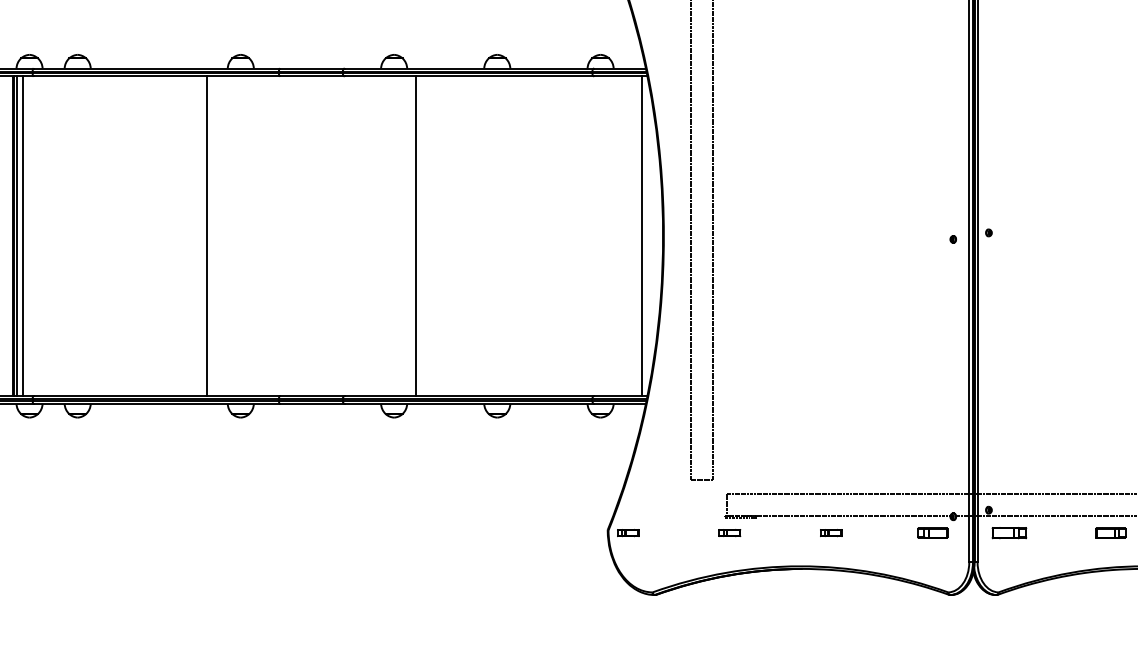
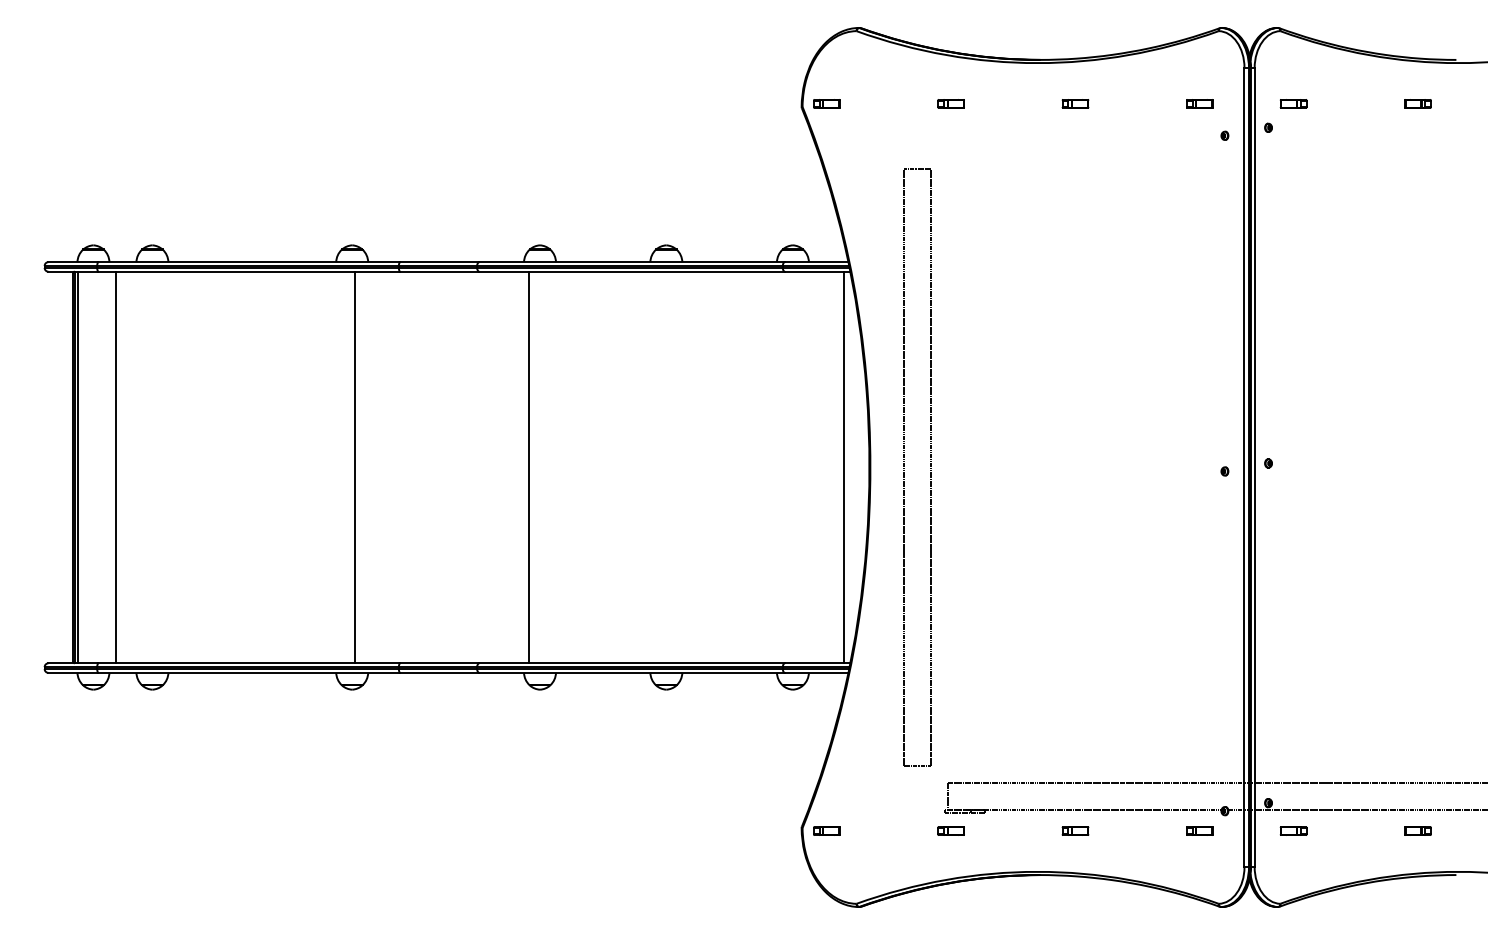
line: (23, 236) -> (115, 467), moved
line: (206, 236) -> (354, 467), moved
line: (415, 236) -> (528, 467), moved
part: (932, 532) -> (1199, 830), size x0.71
part: (1009, 532) -> (1293, 830), size x0.62
part: (1110, 532) -> (1417, 830), size x0.71

